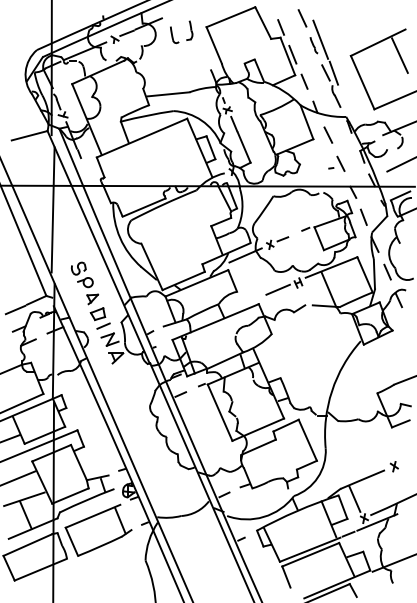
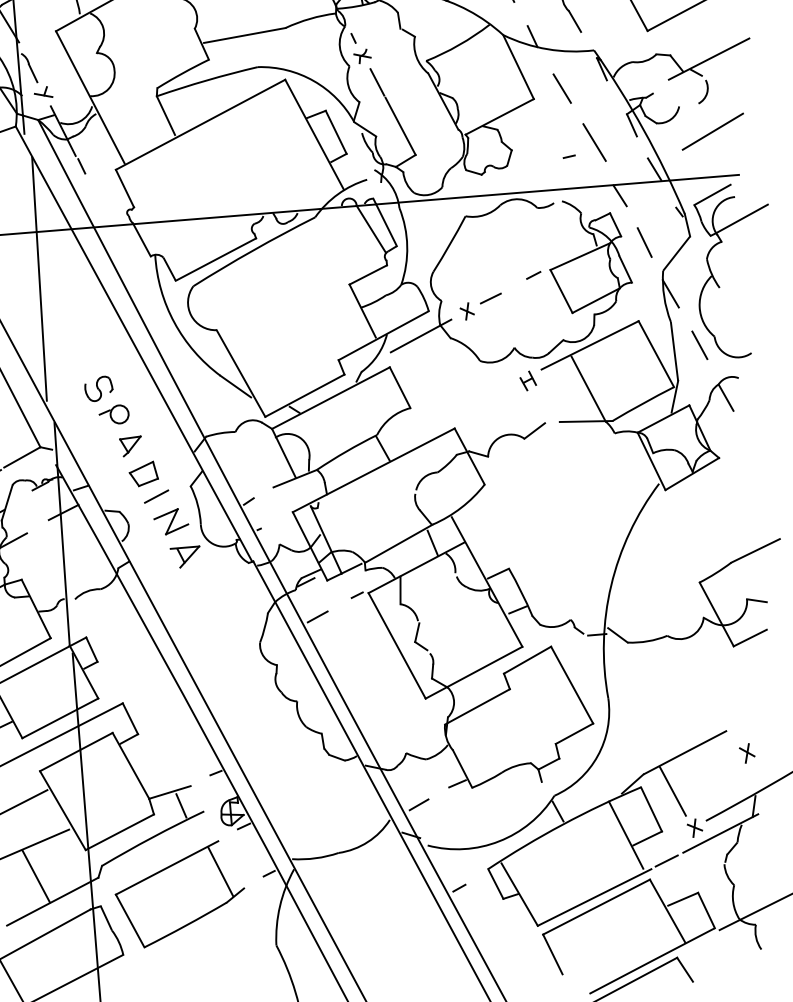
part: (336, 163) -> (582, 142), size x1.4
line: (277, 289) -> (488, 396), removed
part: (393, 466) -> (745, 753), moved

